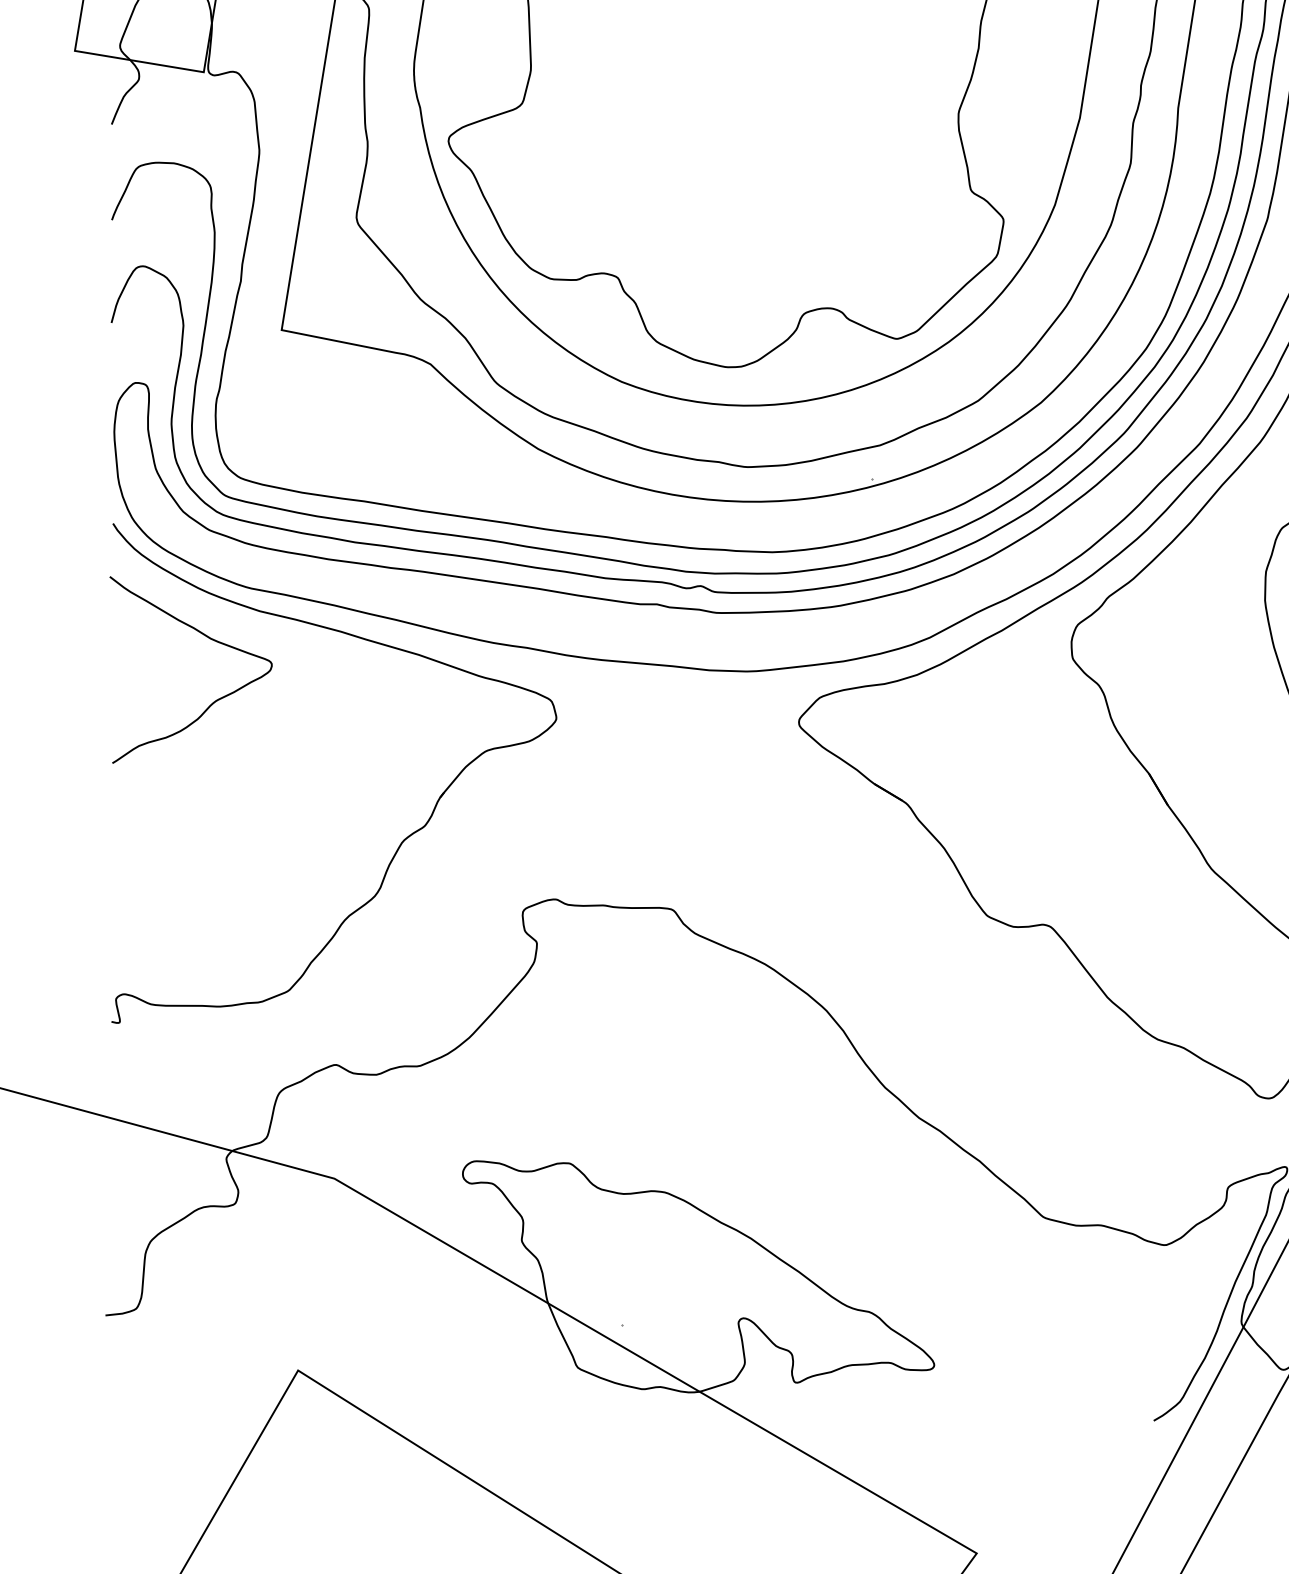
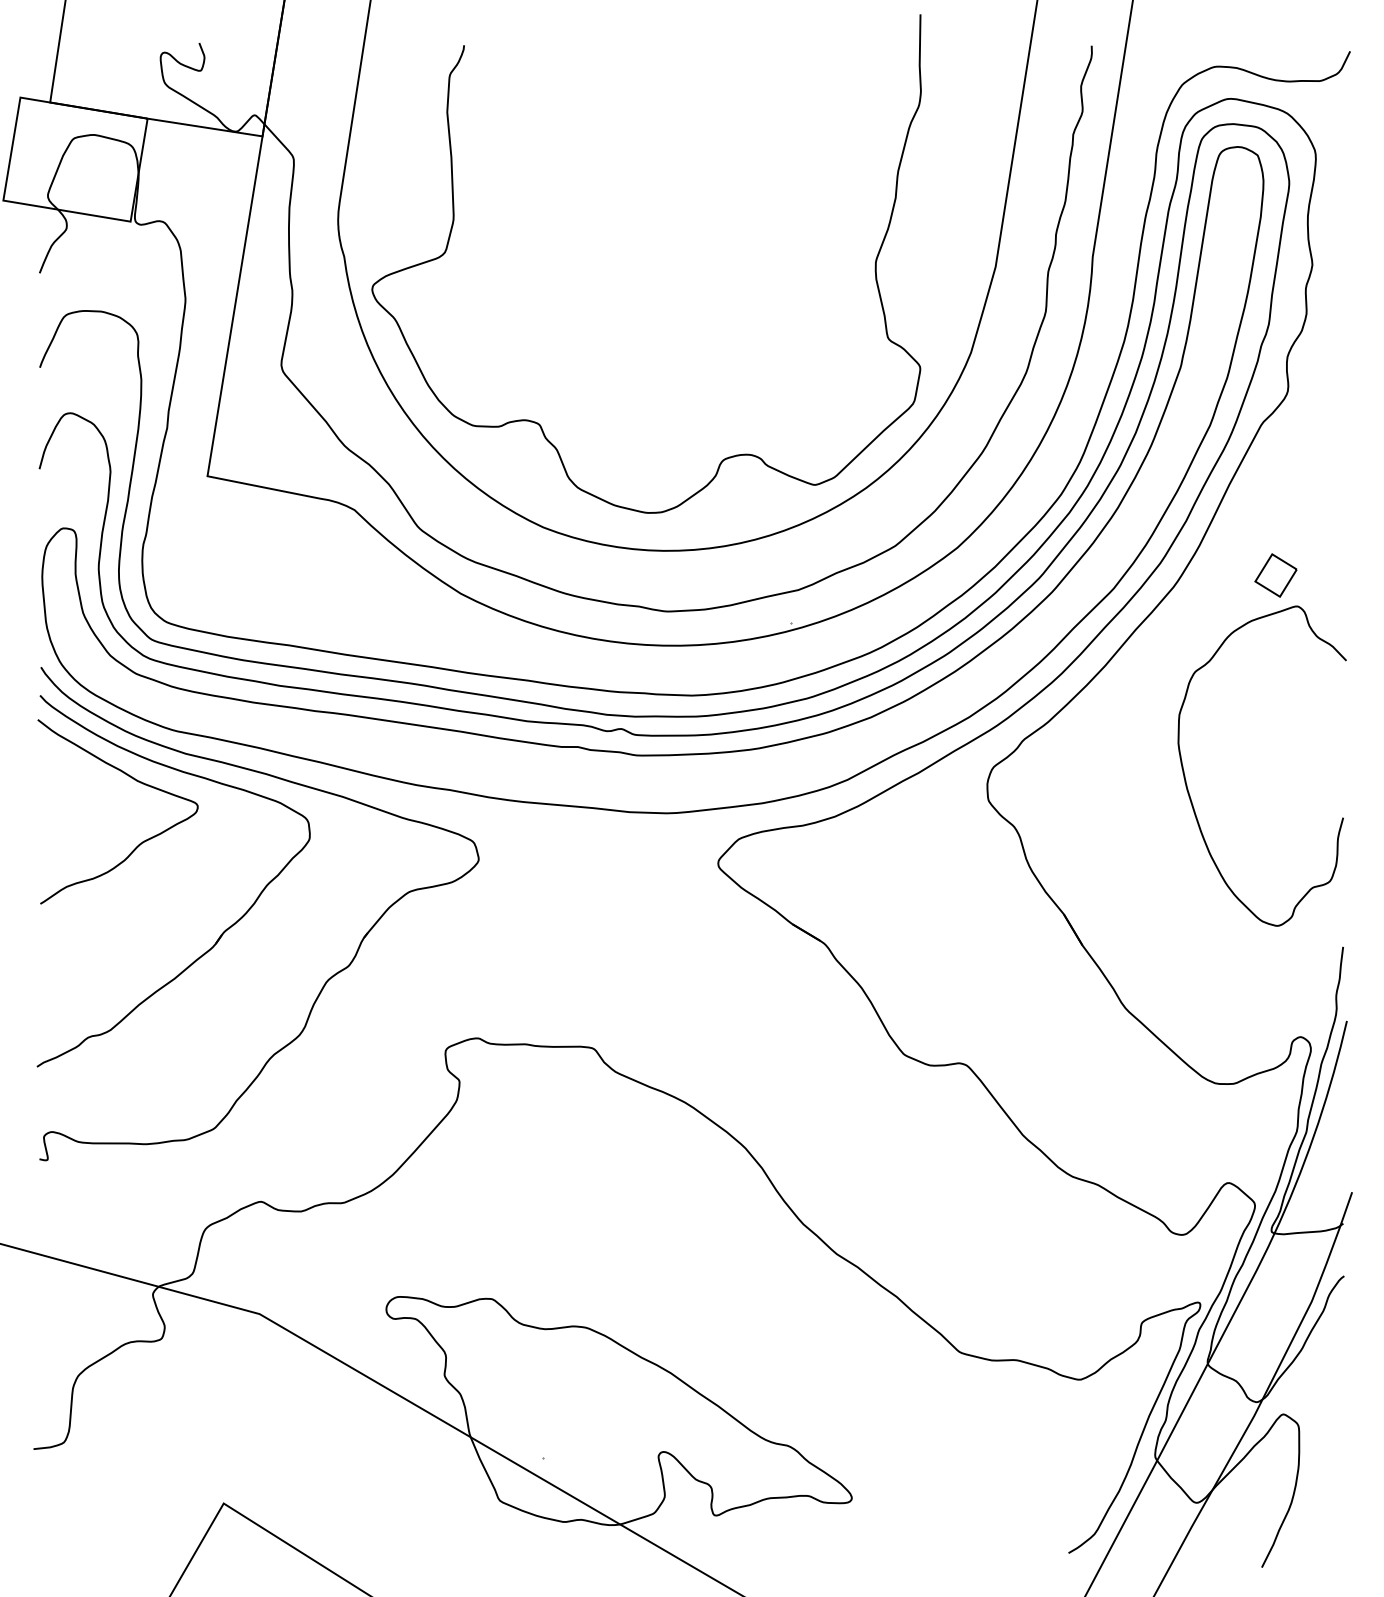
part: (297, 791) -> (223, 931), added

